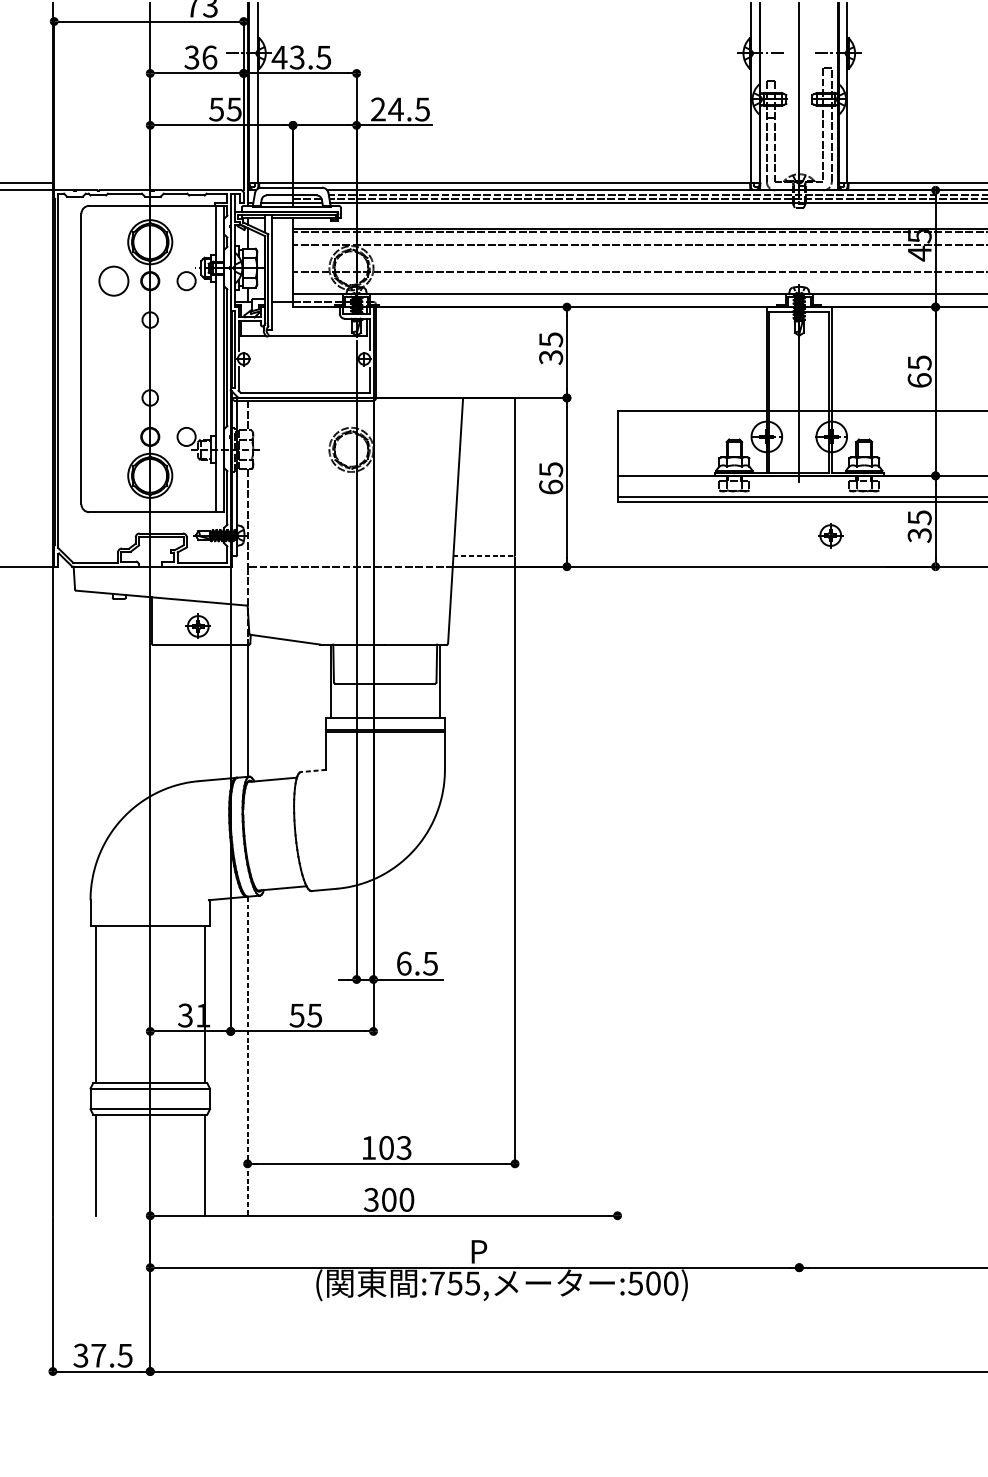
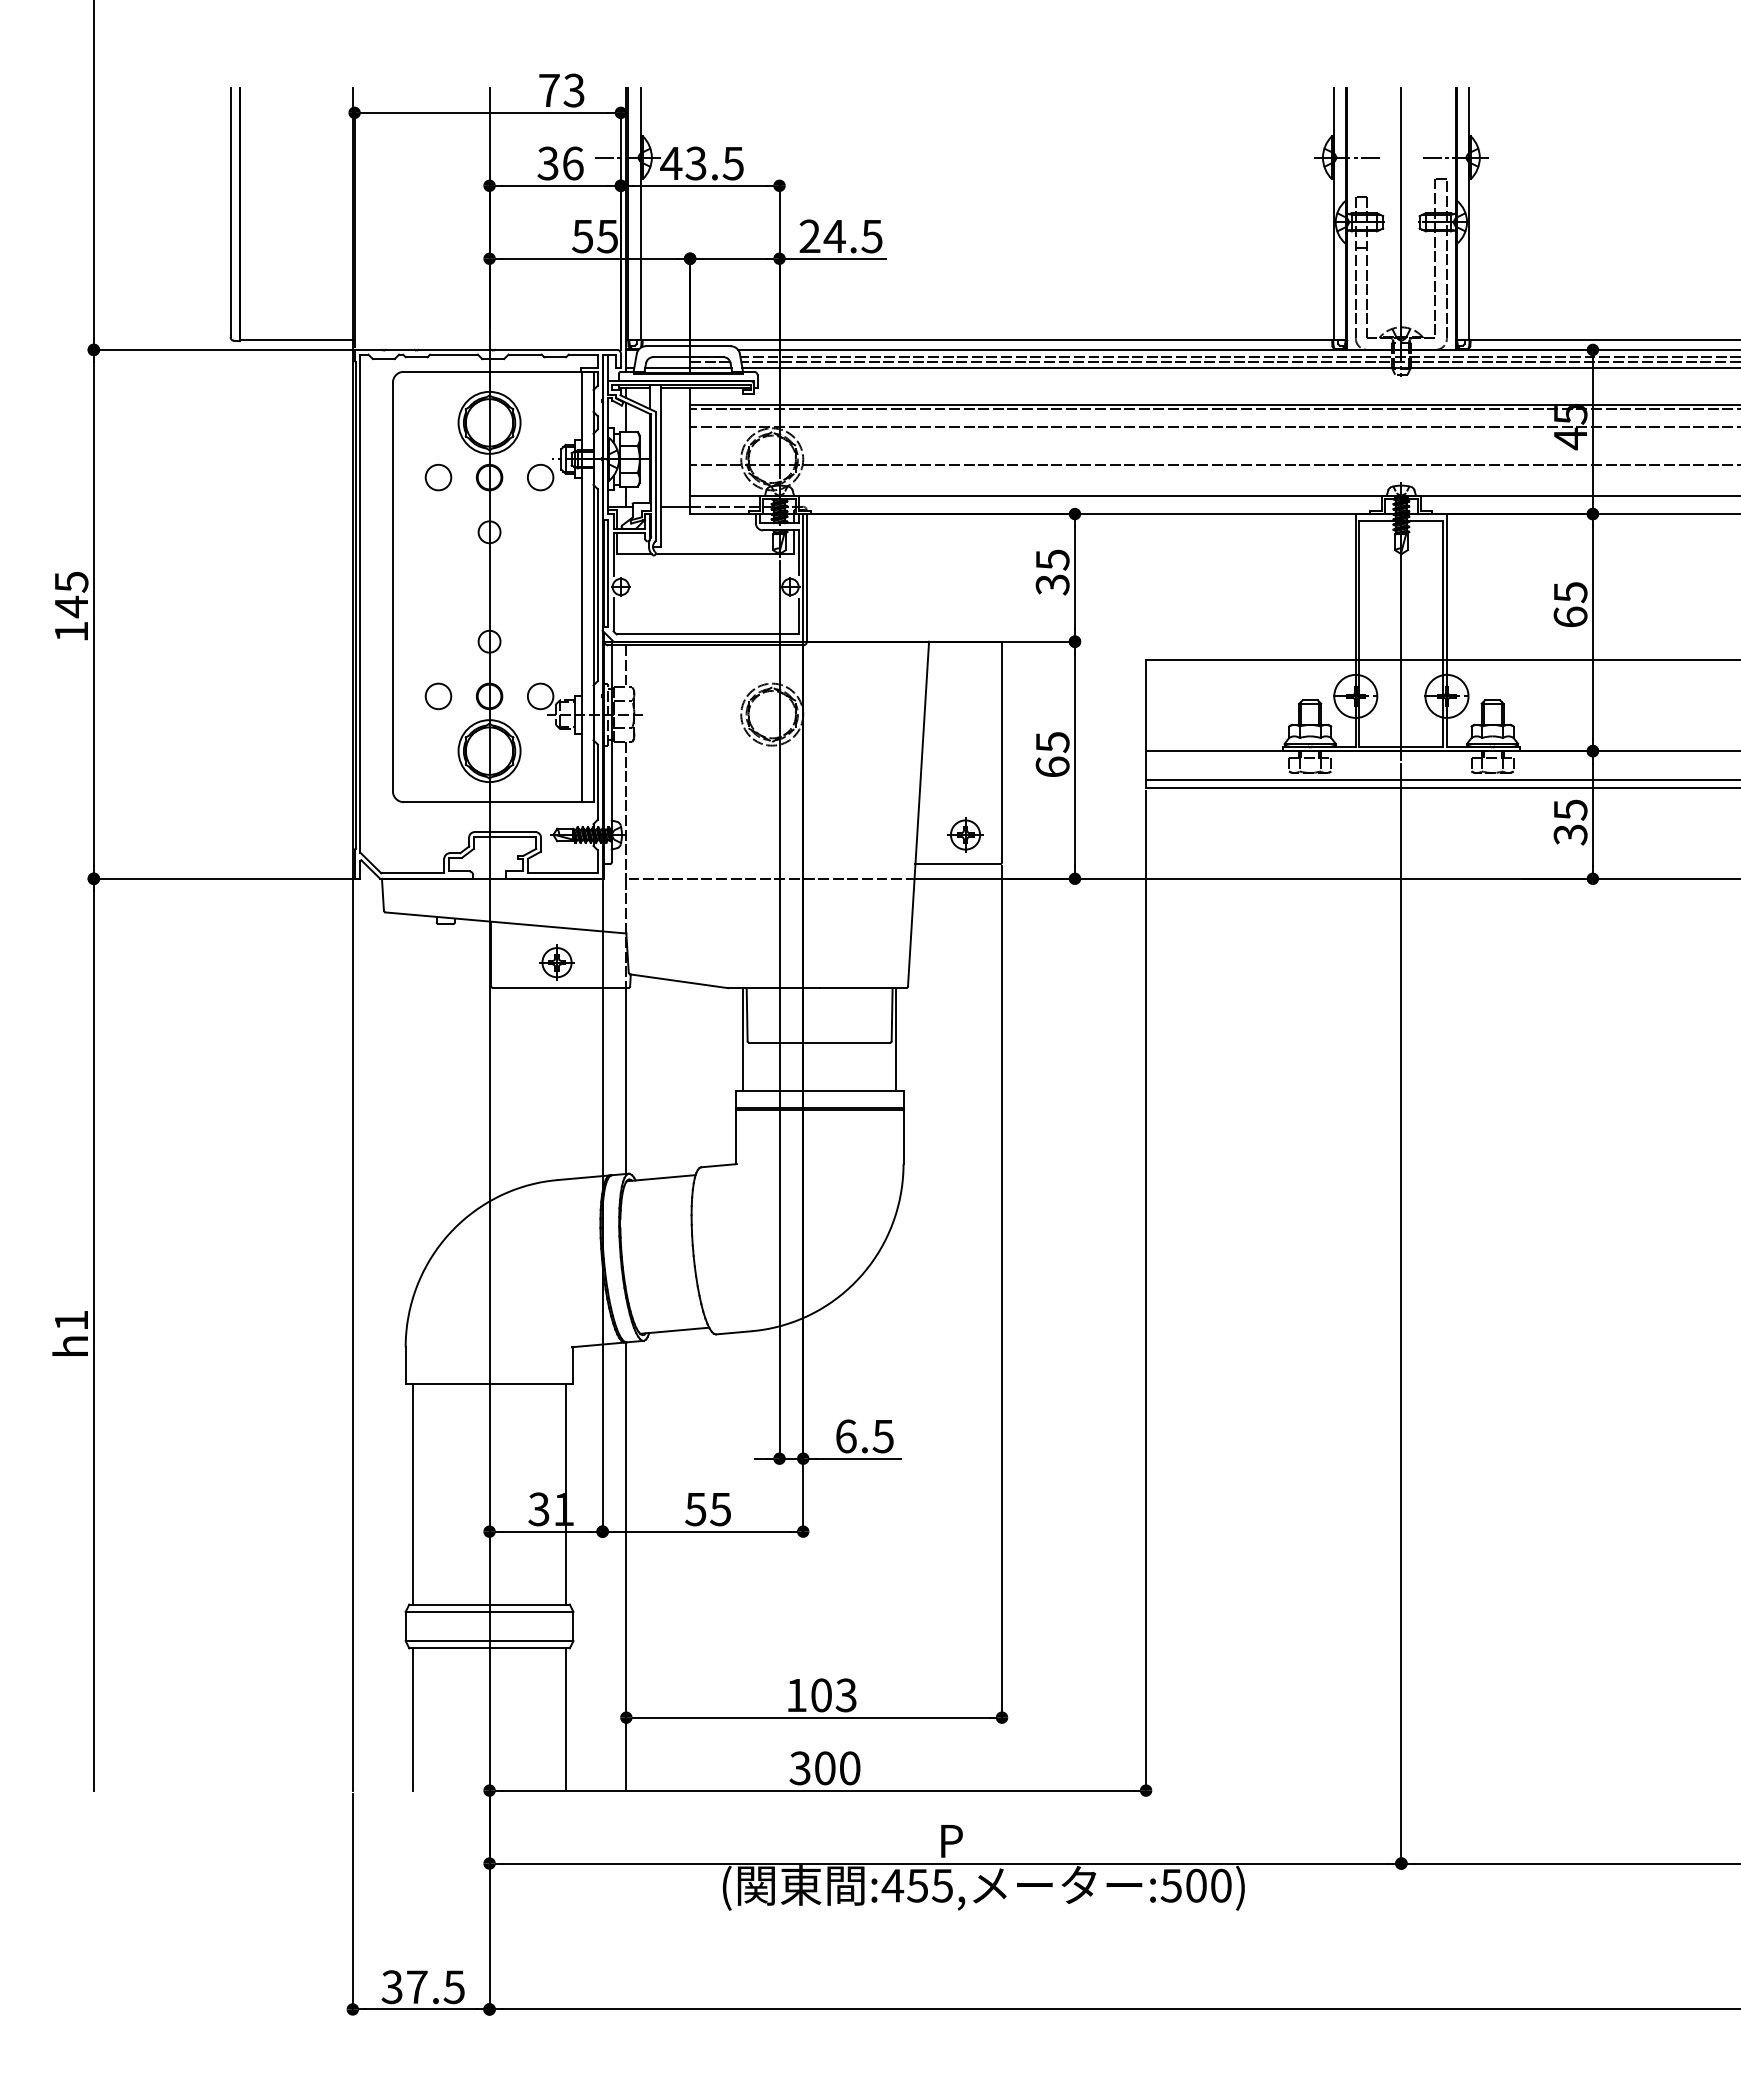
circle: (113, 281) -> (438, 477), size x0.62
circle: (113, 436) -> (438, 696), added
part: (830, 535) -> (965, 834), moved
line: (484, 556) -> (958, 864), dashed -> solid
line: (313, 770) -> (719, 1165), dashed -> solid
line: (617, 861) -> (1146, 1292), added
line: (799, 877) -> (1401, 1315), added
line: (247, 1056) -> (626, 1566), dashed -> solid
text: (437, 1283) -> (892, 1885), :755, -> :455,

